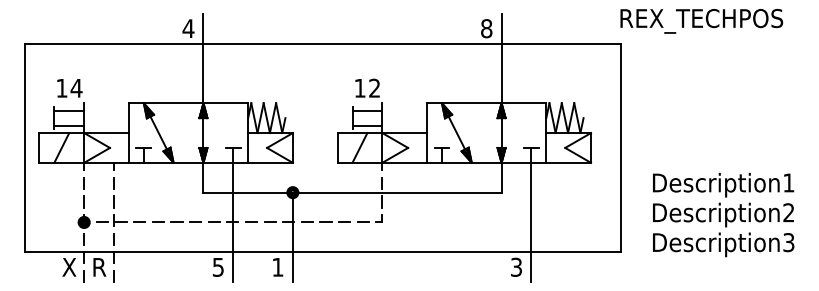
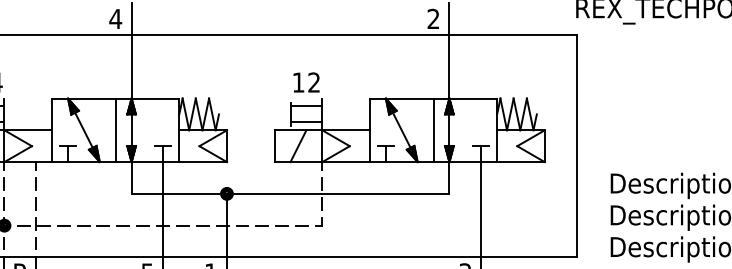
text: (486, 28) -> (433, 18), 8 -> 2
line: (188, 132) -> (115, 129), added
line: (486, 132) -> (433, 129), added

